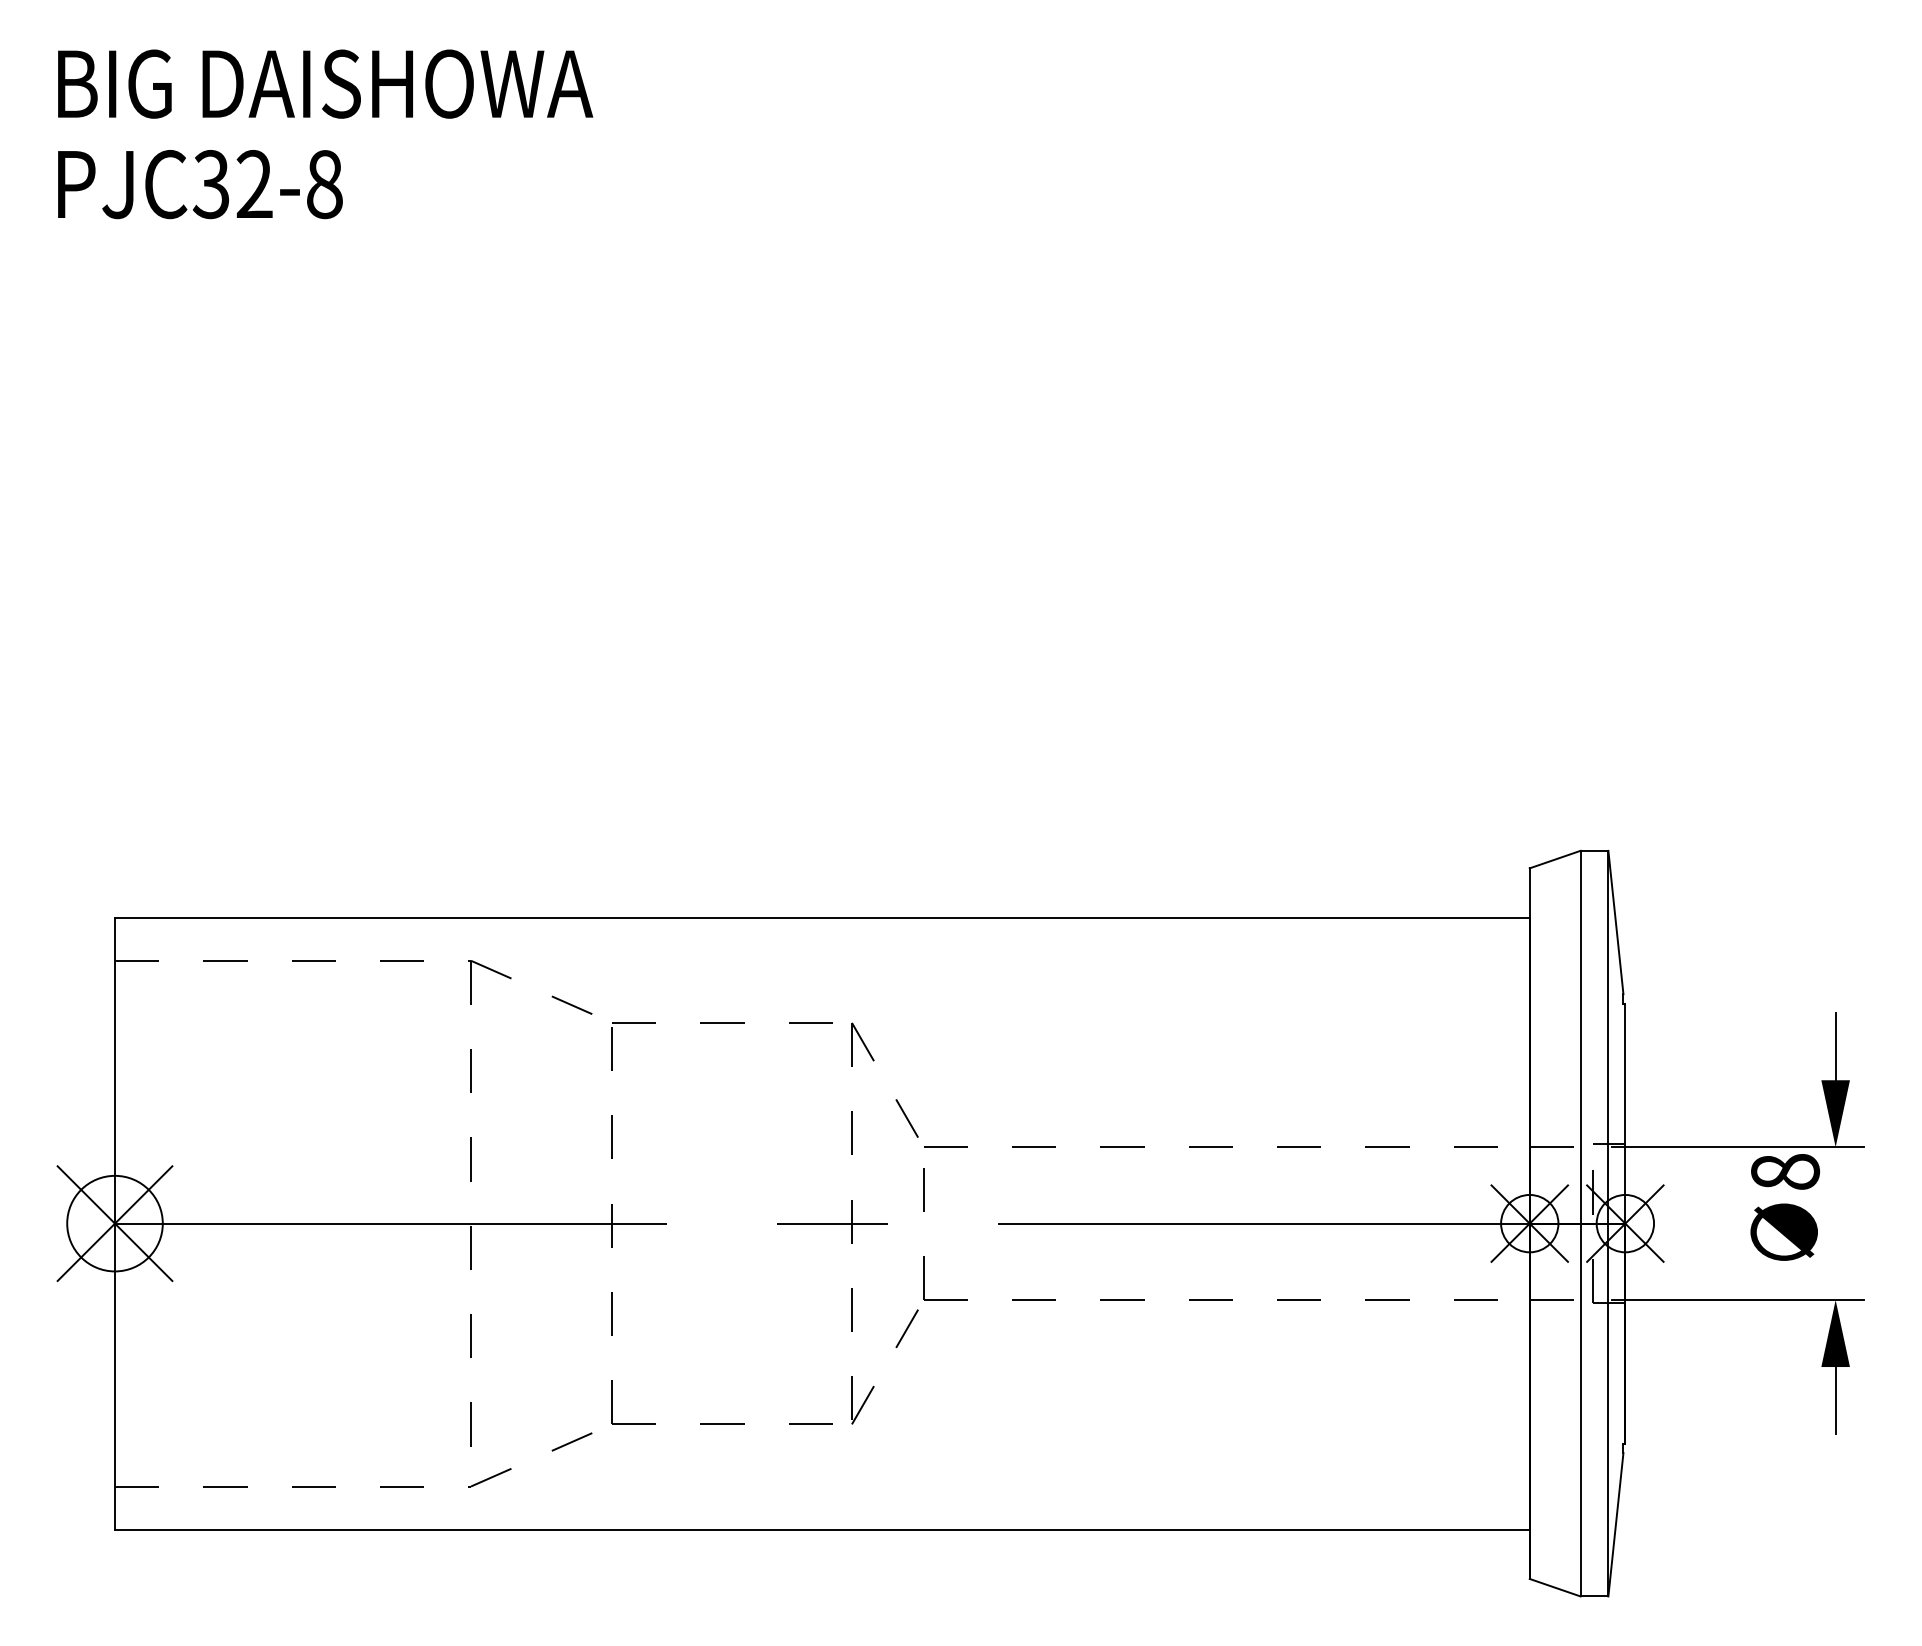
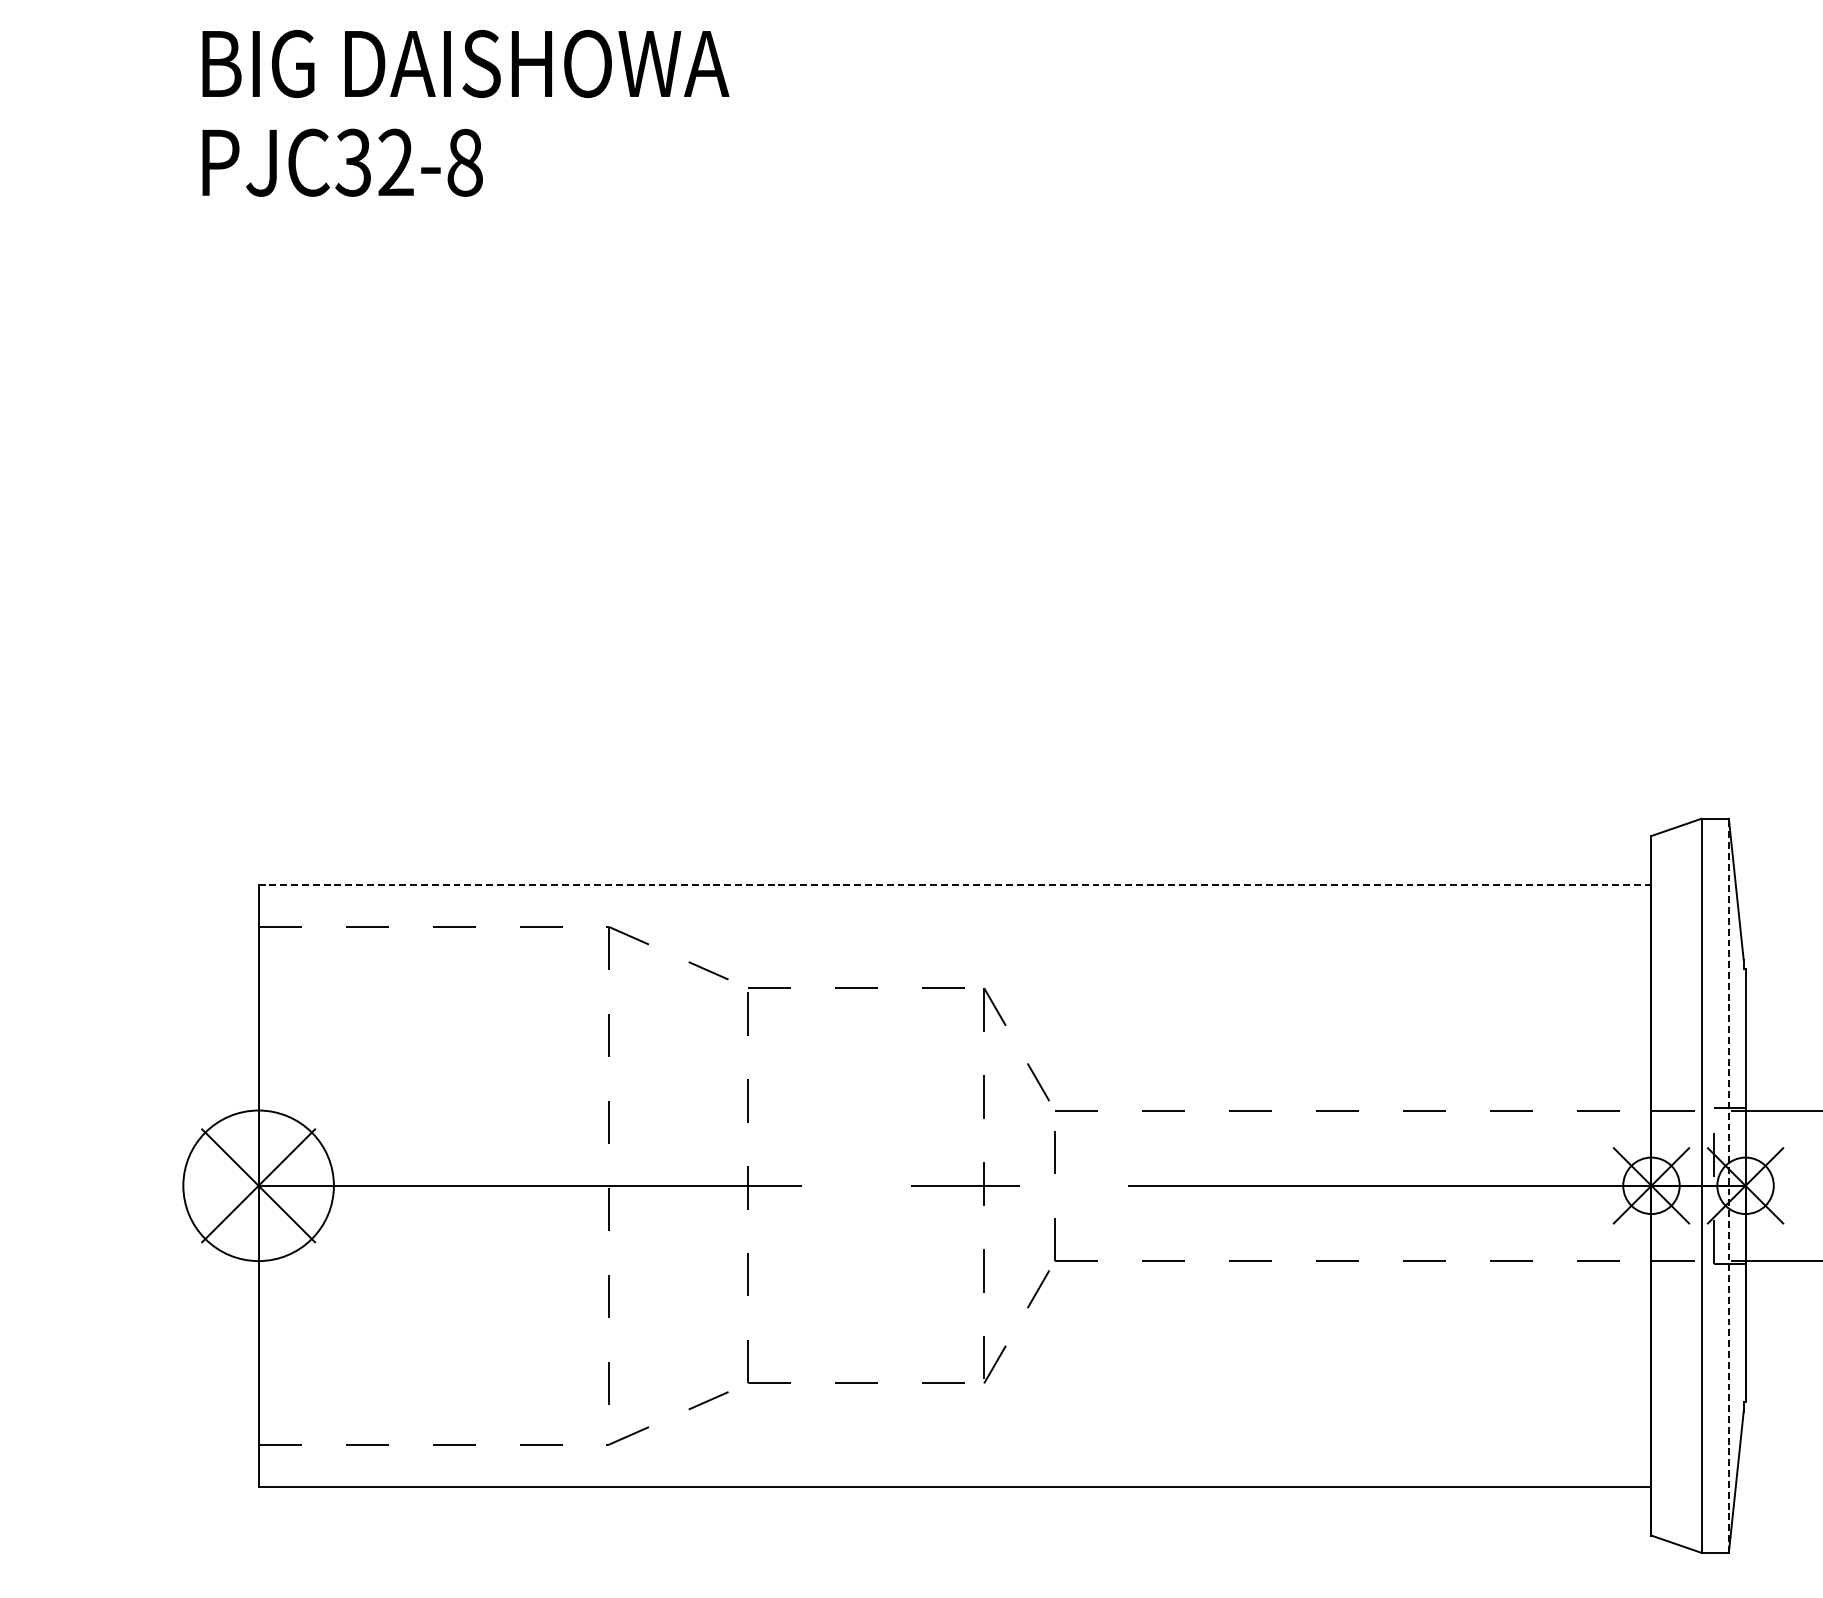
line: (822, 917) -> (955, 884), solid -> dashed
circle: (114, 1223) -> (258, 1185), size x1.6
line: (1608, 1223) -> (1728, 1185), solid -> dashed

